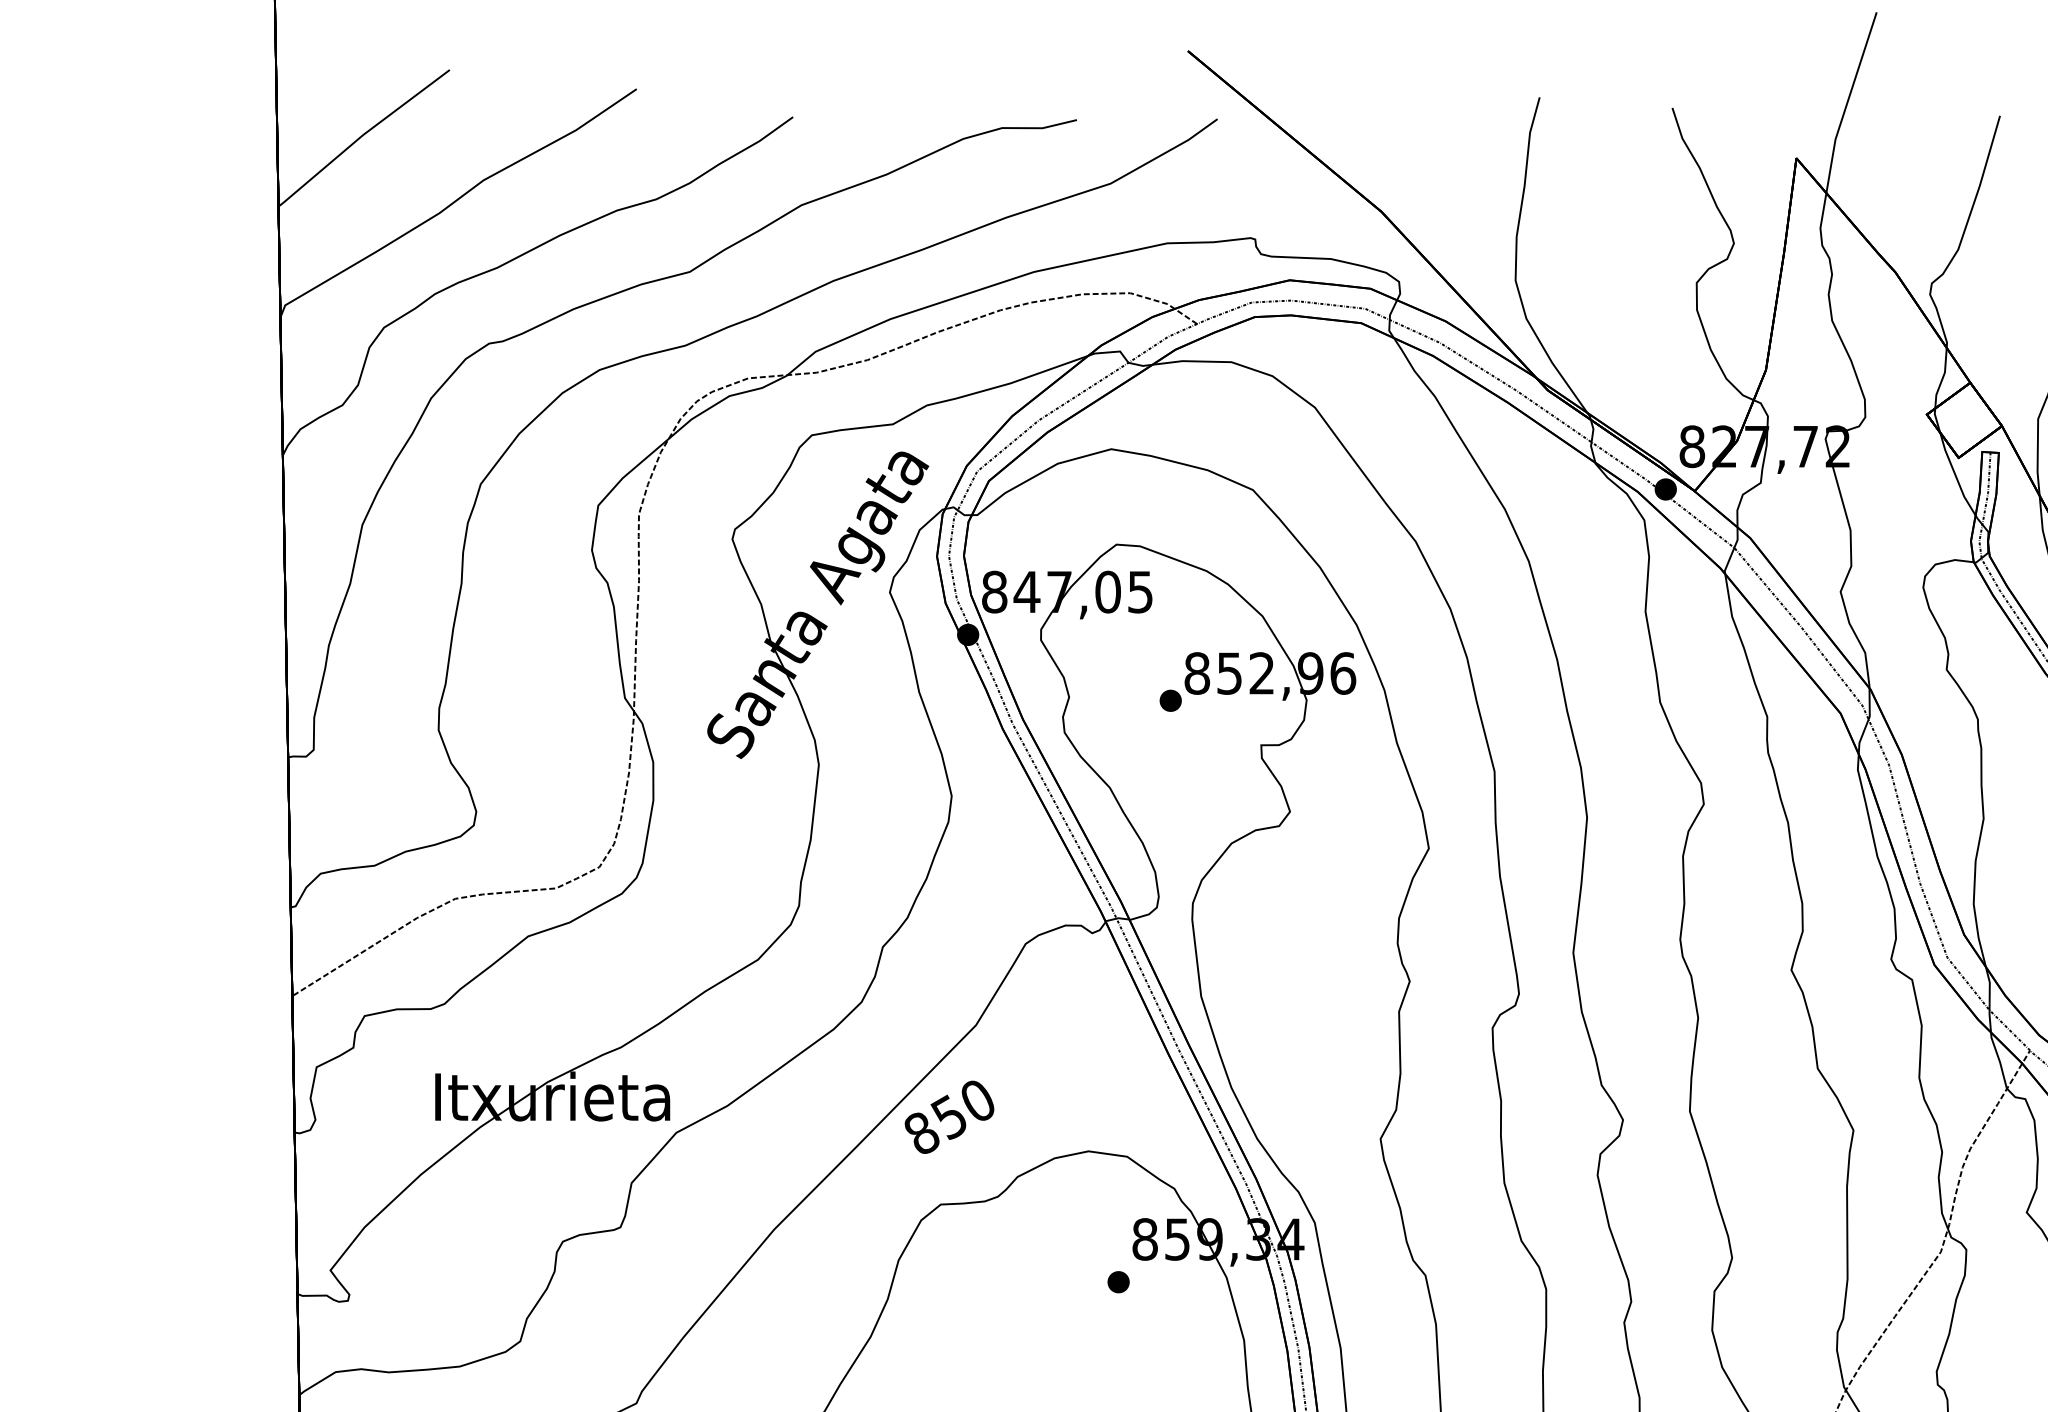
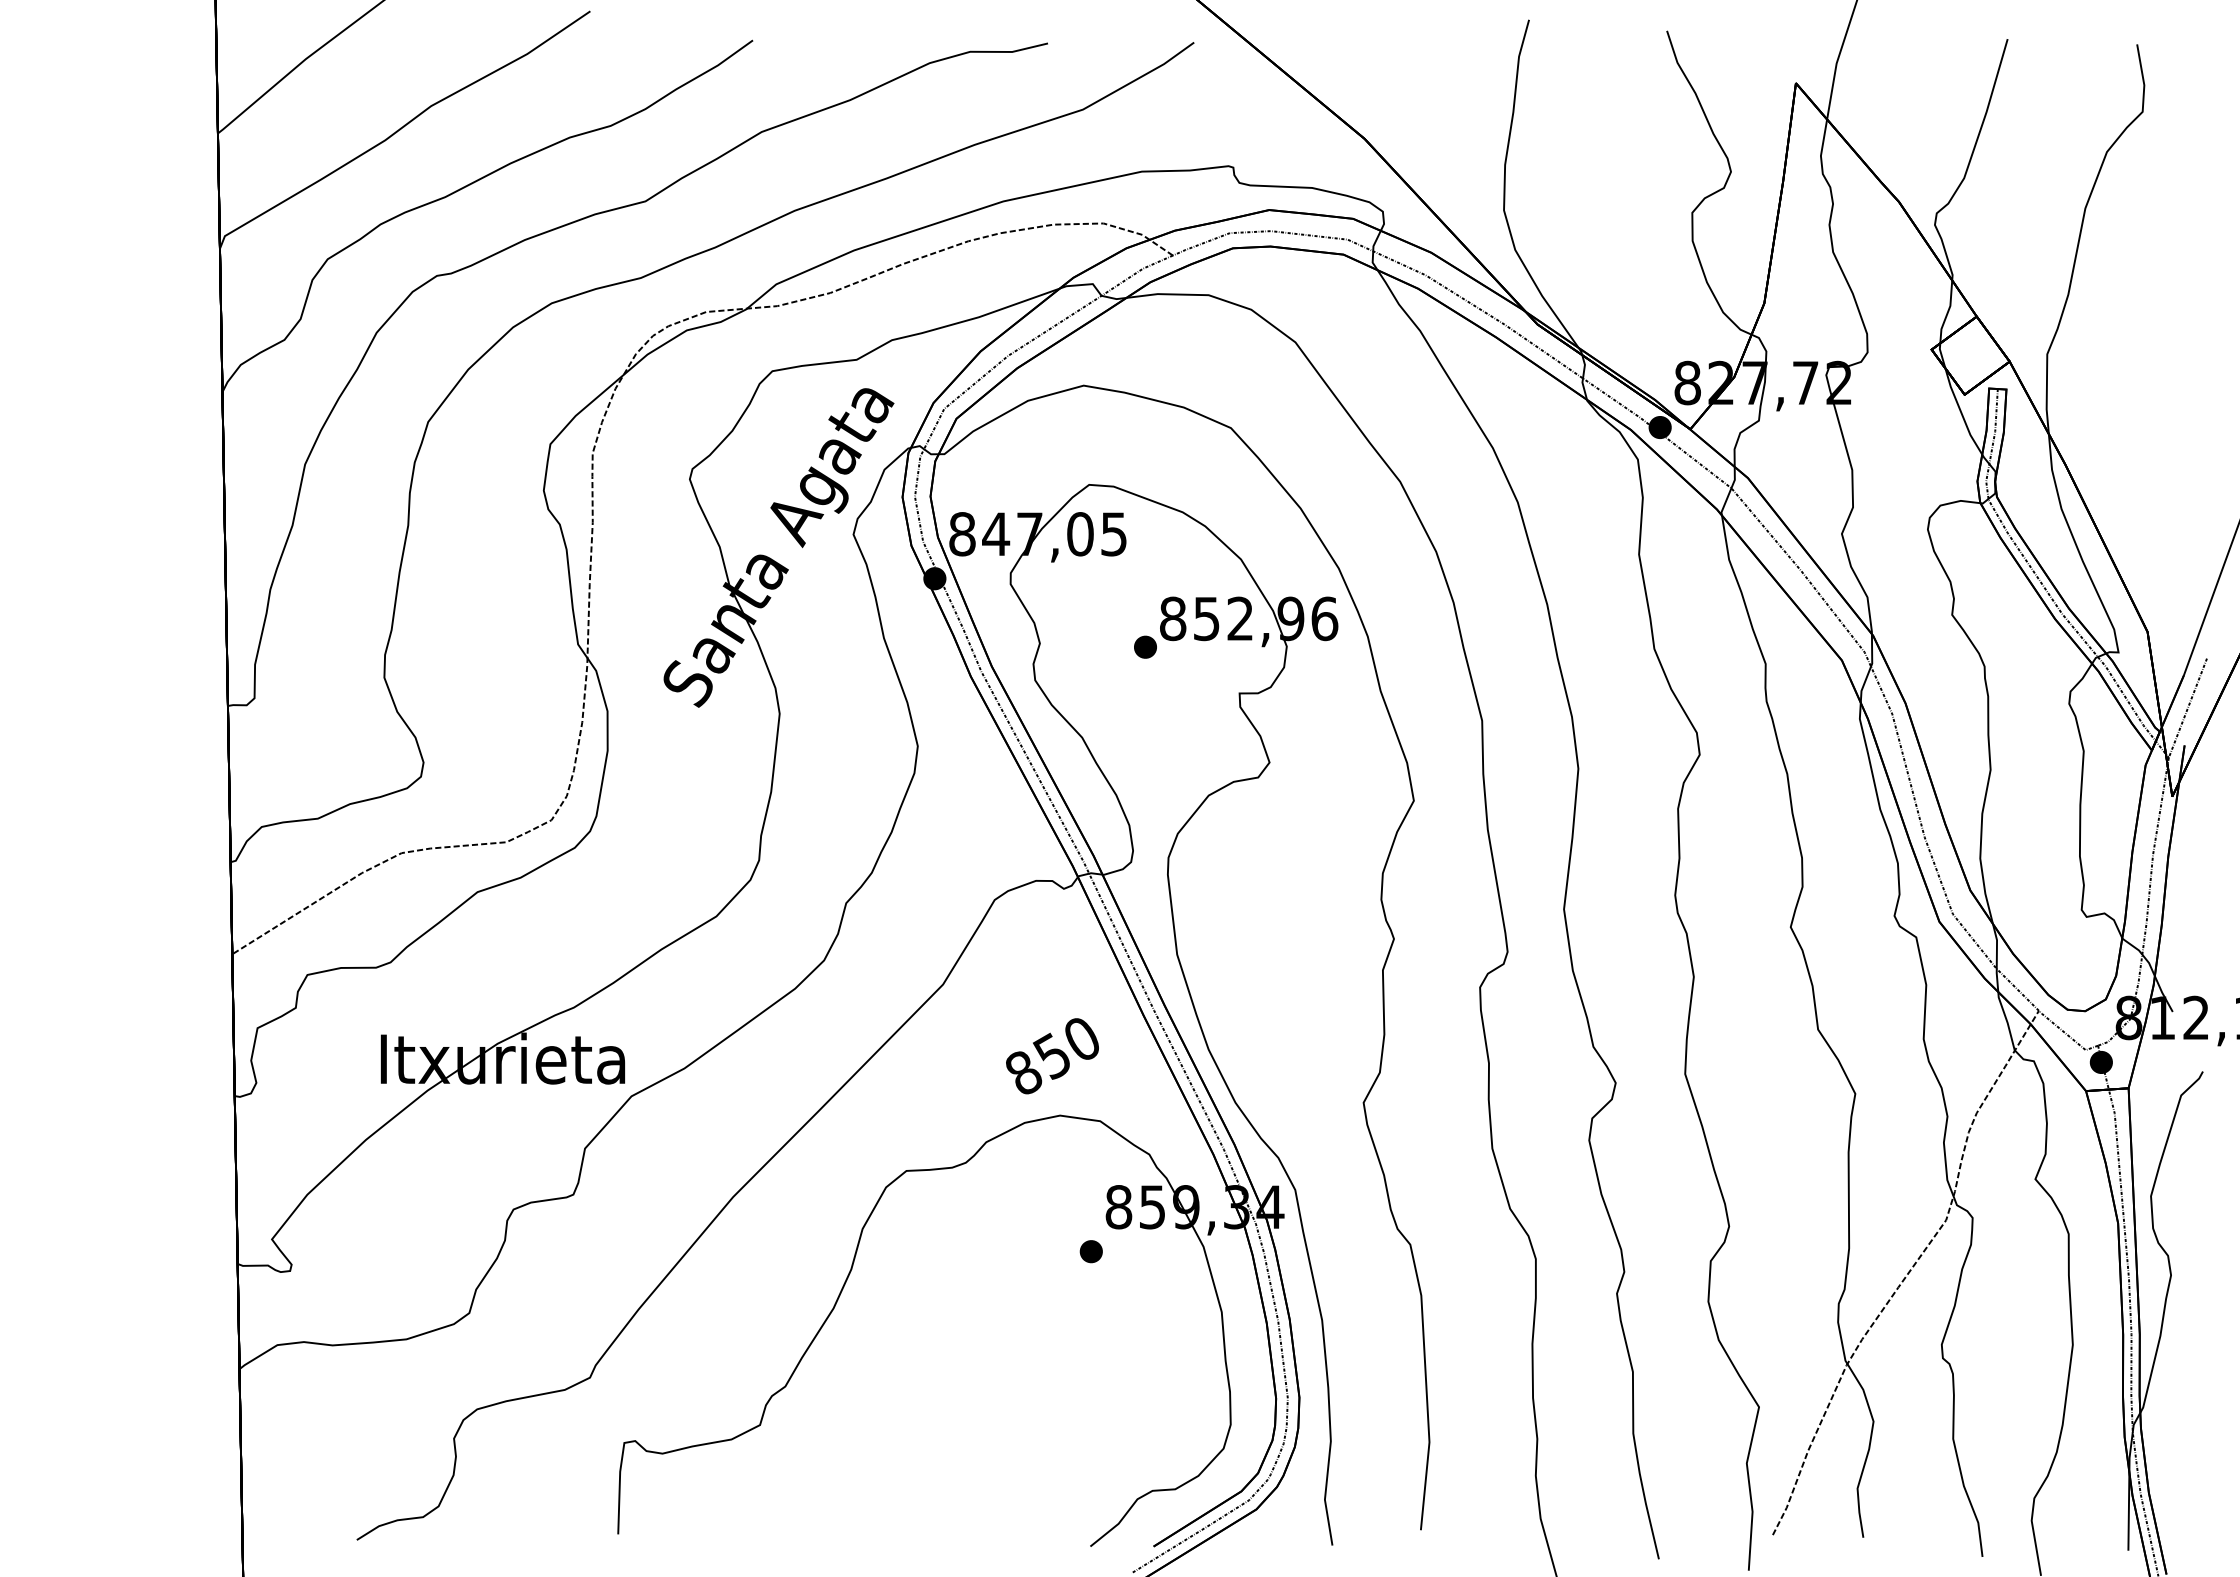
text: (949, 1117) -> (1052, 1056), moved

